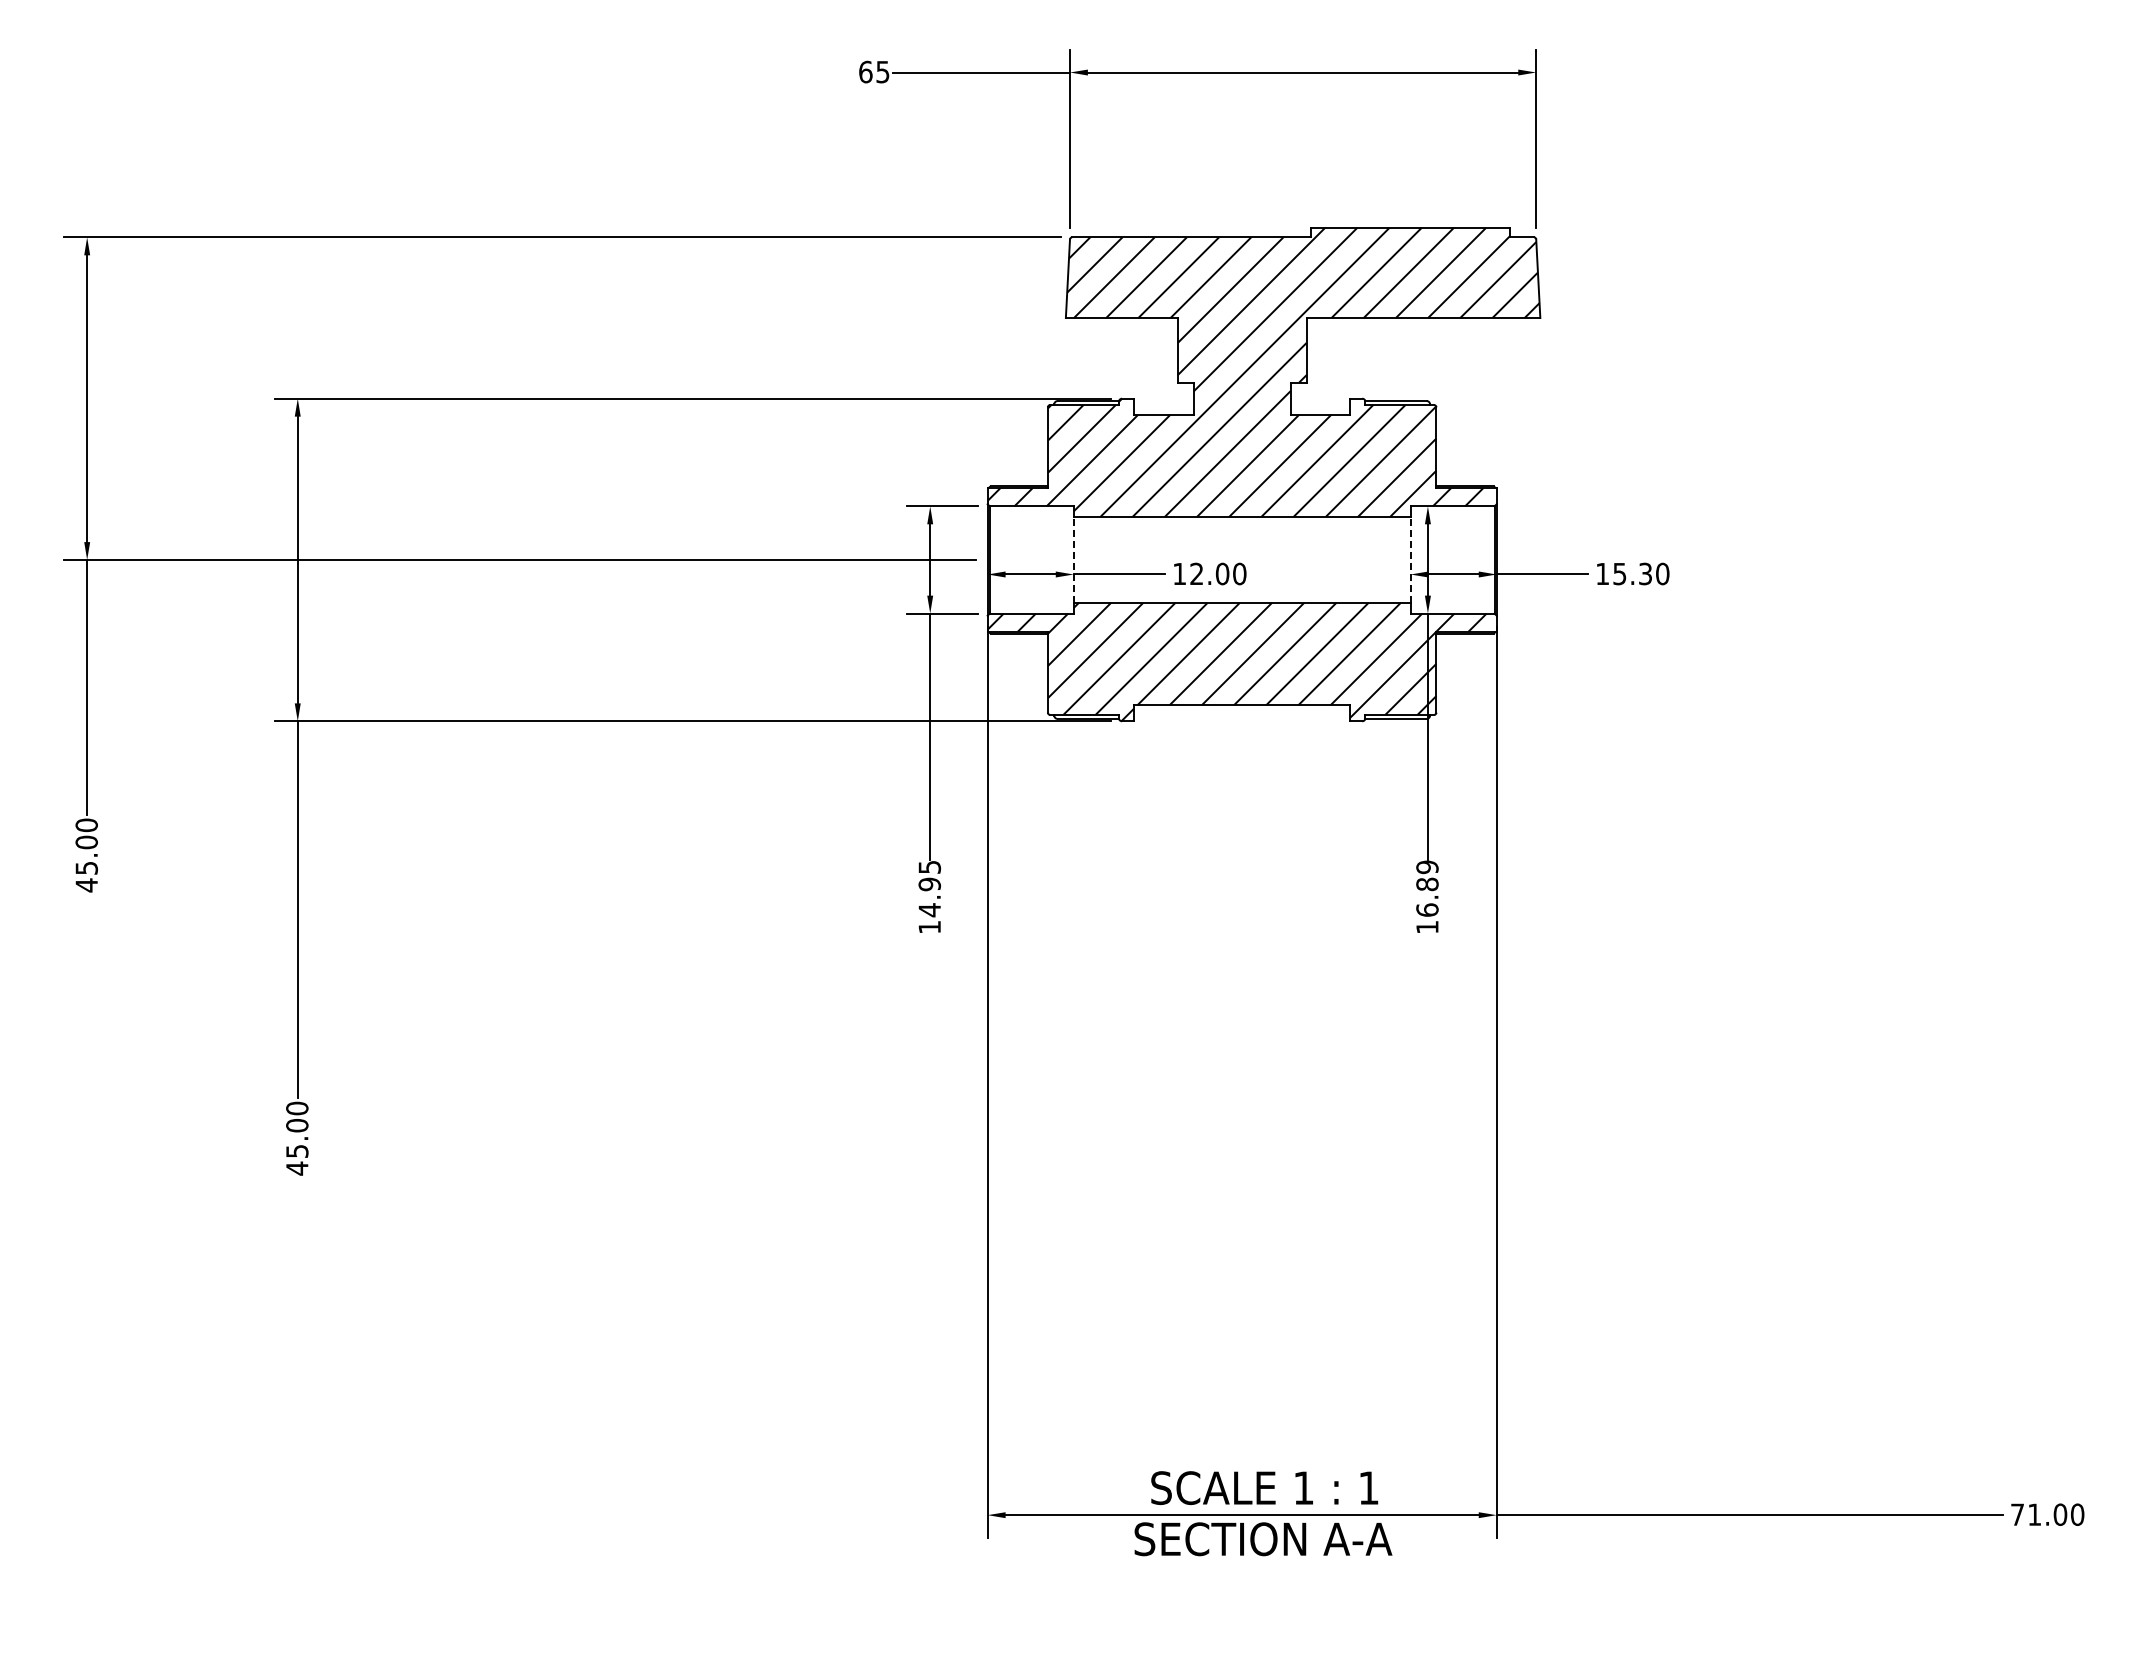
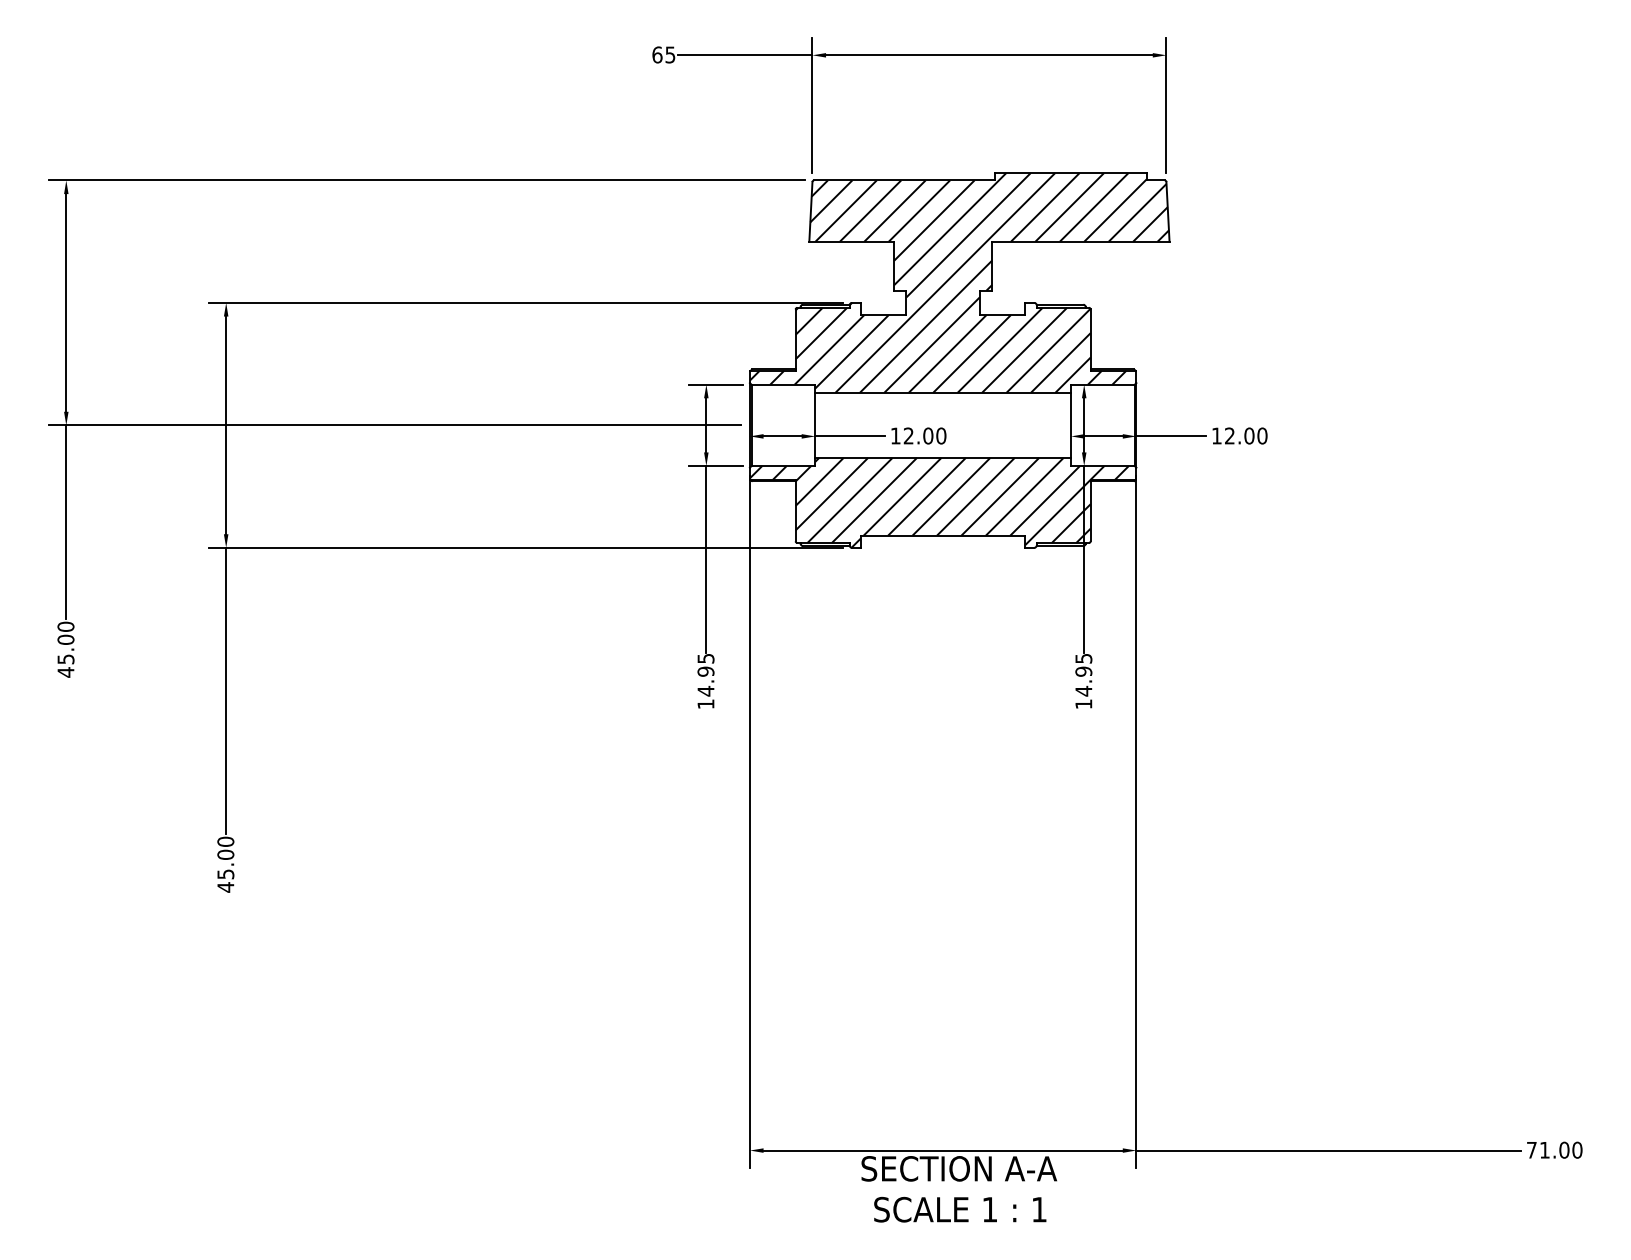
line: (1073, 560) -> (815, 425), dashed -> solid
line: (1410, 560) -> (1070, 425), dashed -> solid
text: (1632, 573) -> (1239, 435), 15.30 -> 12.00
text: (1427, 888) -> (1083, 674), 16.89 -> 14.95
text: (1264, 1488) -> (960, 1210), moved

